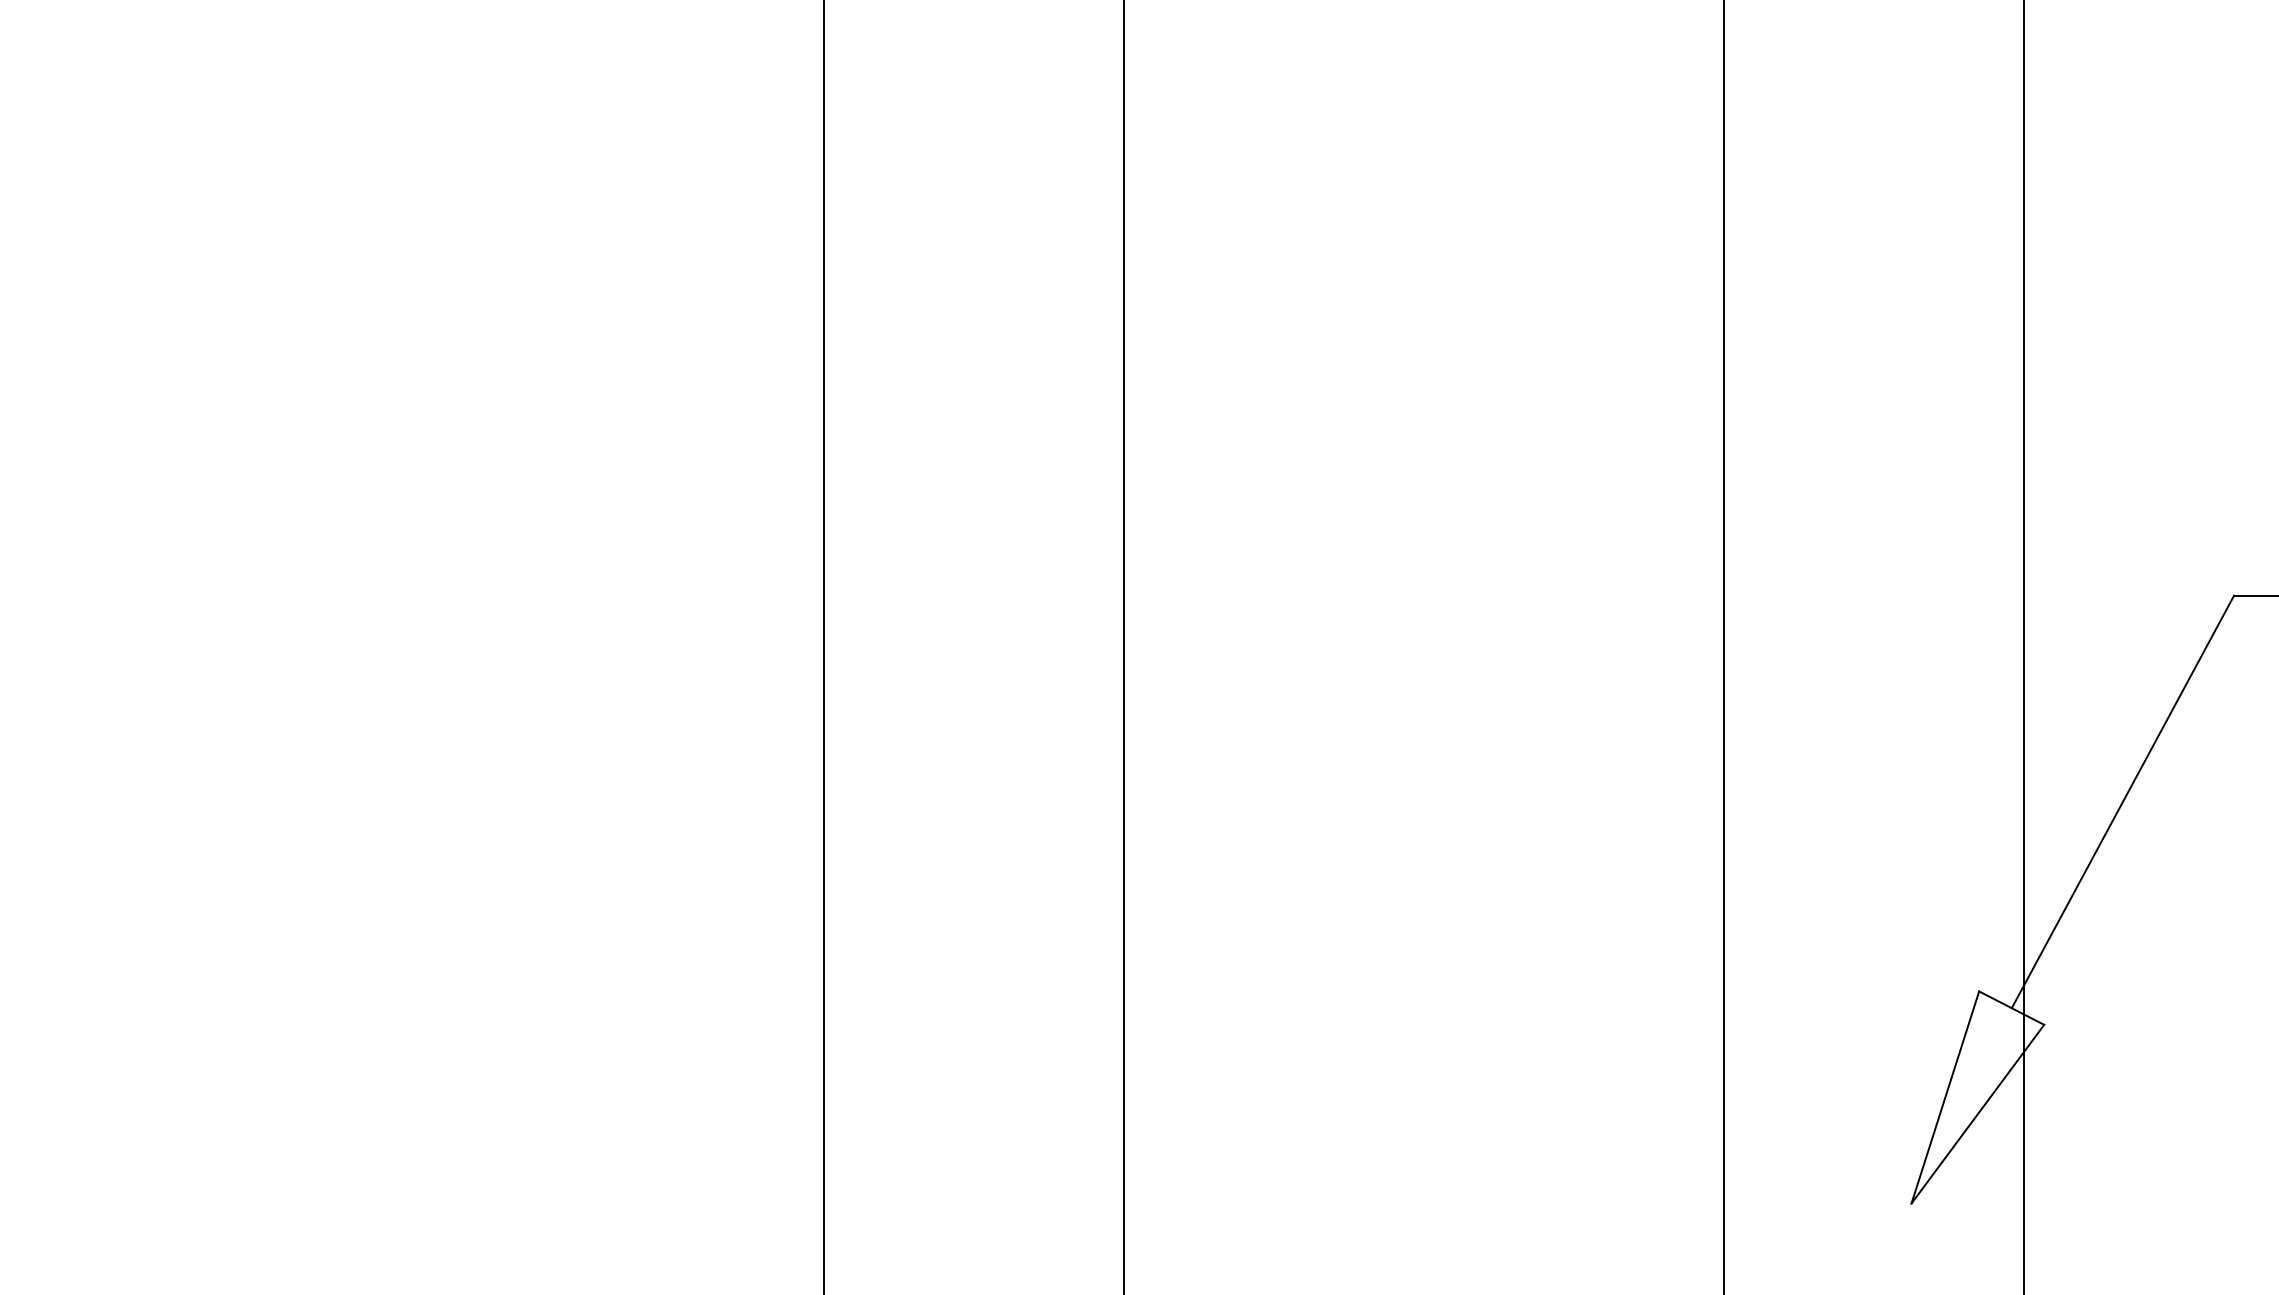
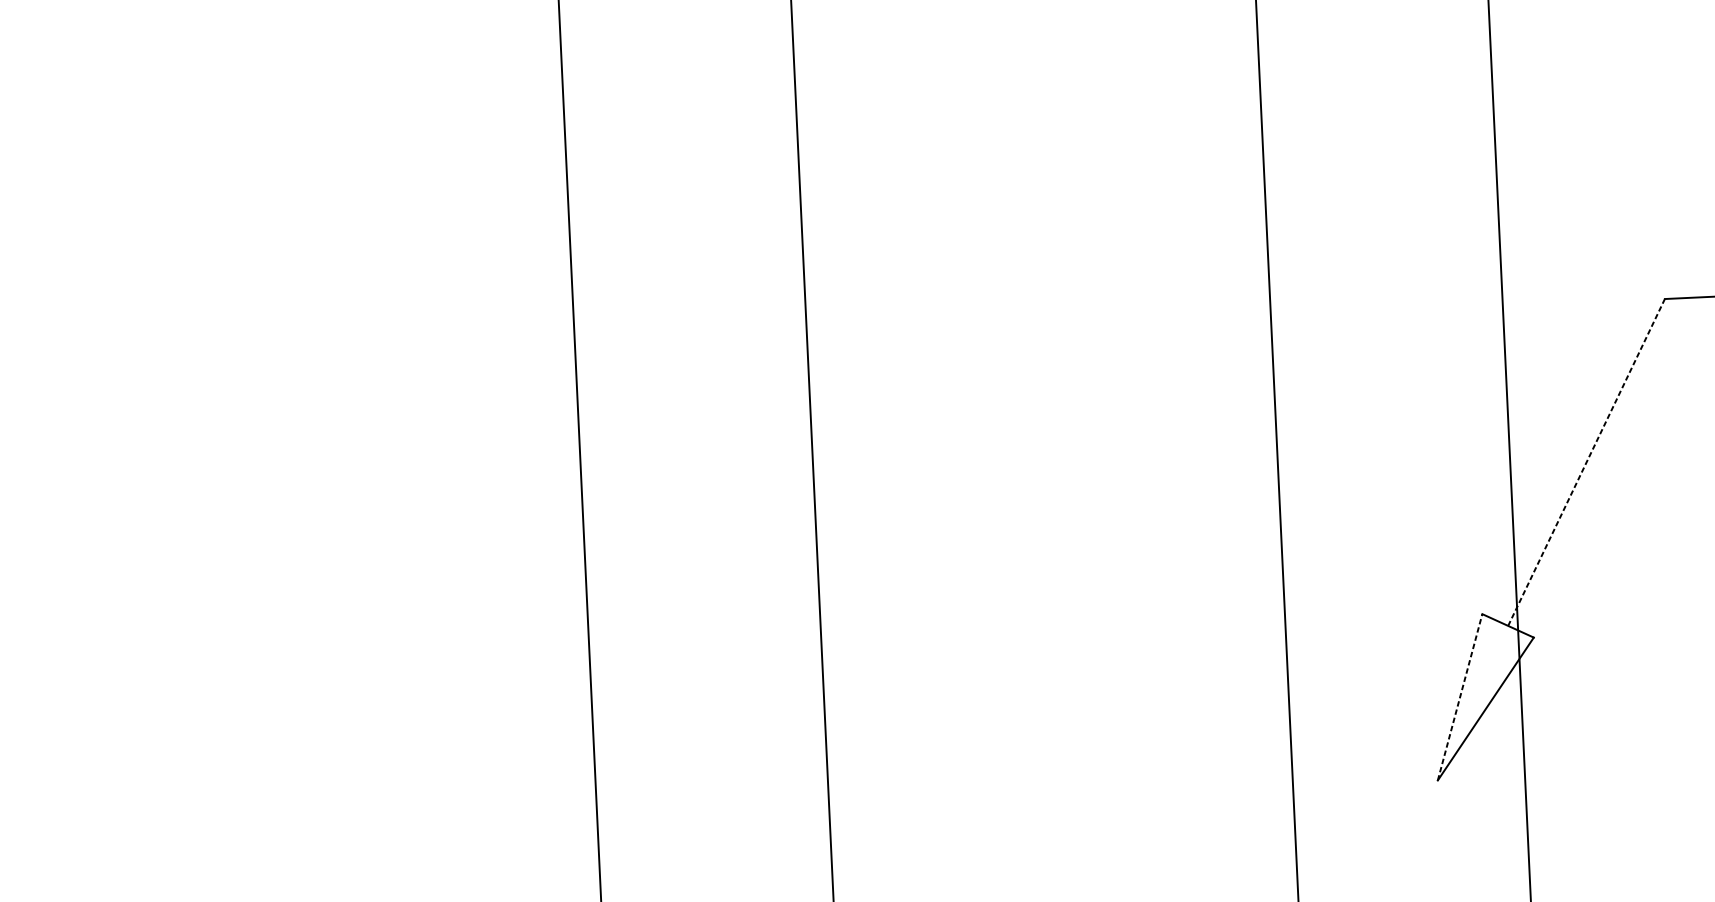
line: (2123, 801) -> (1586, 462), solid -> dashed
line: (1945, 1097) -> (1460, 697), solid -> dashed

